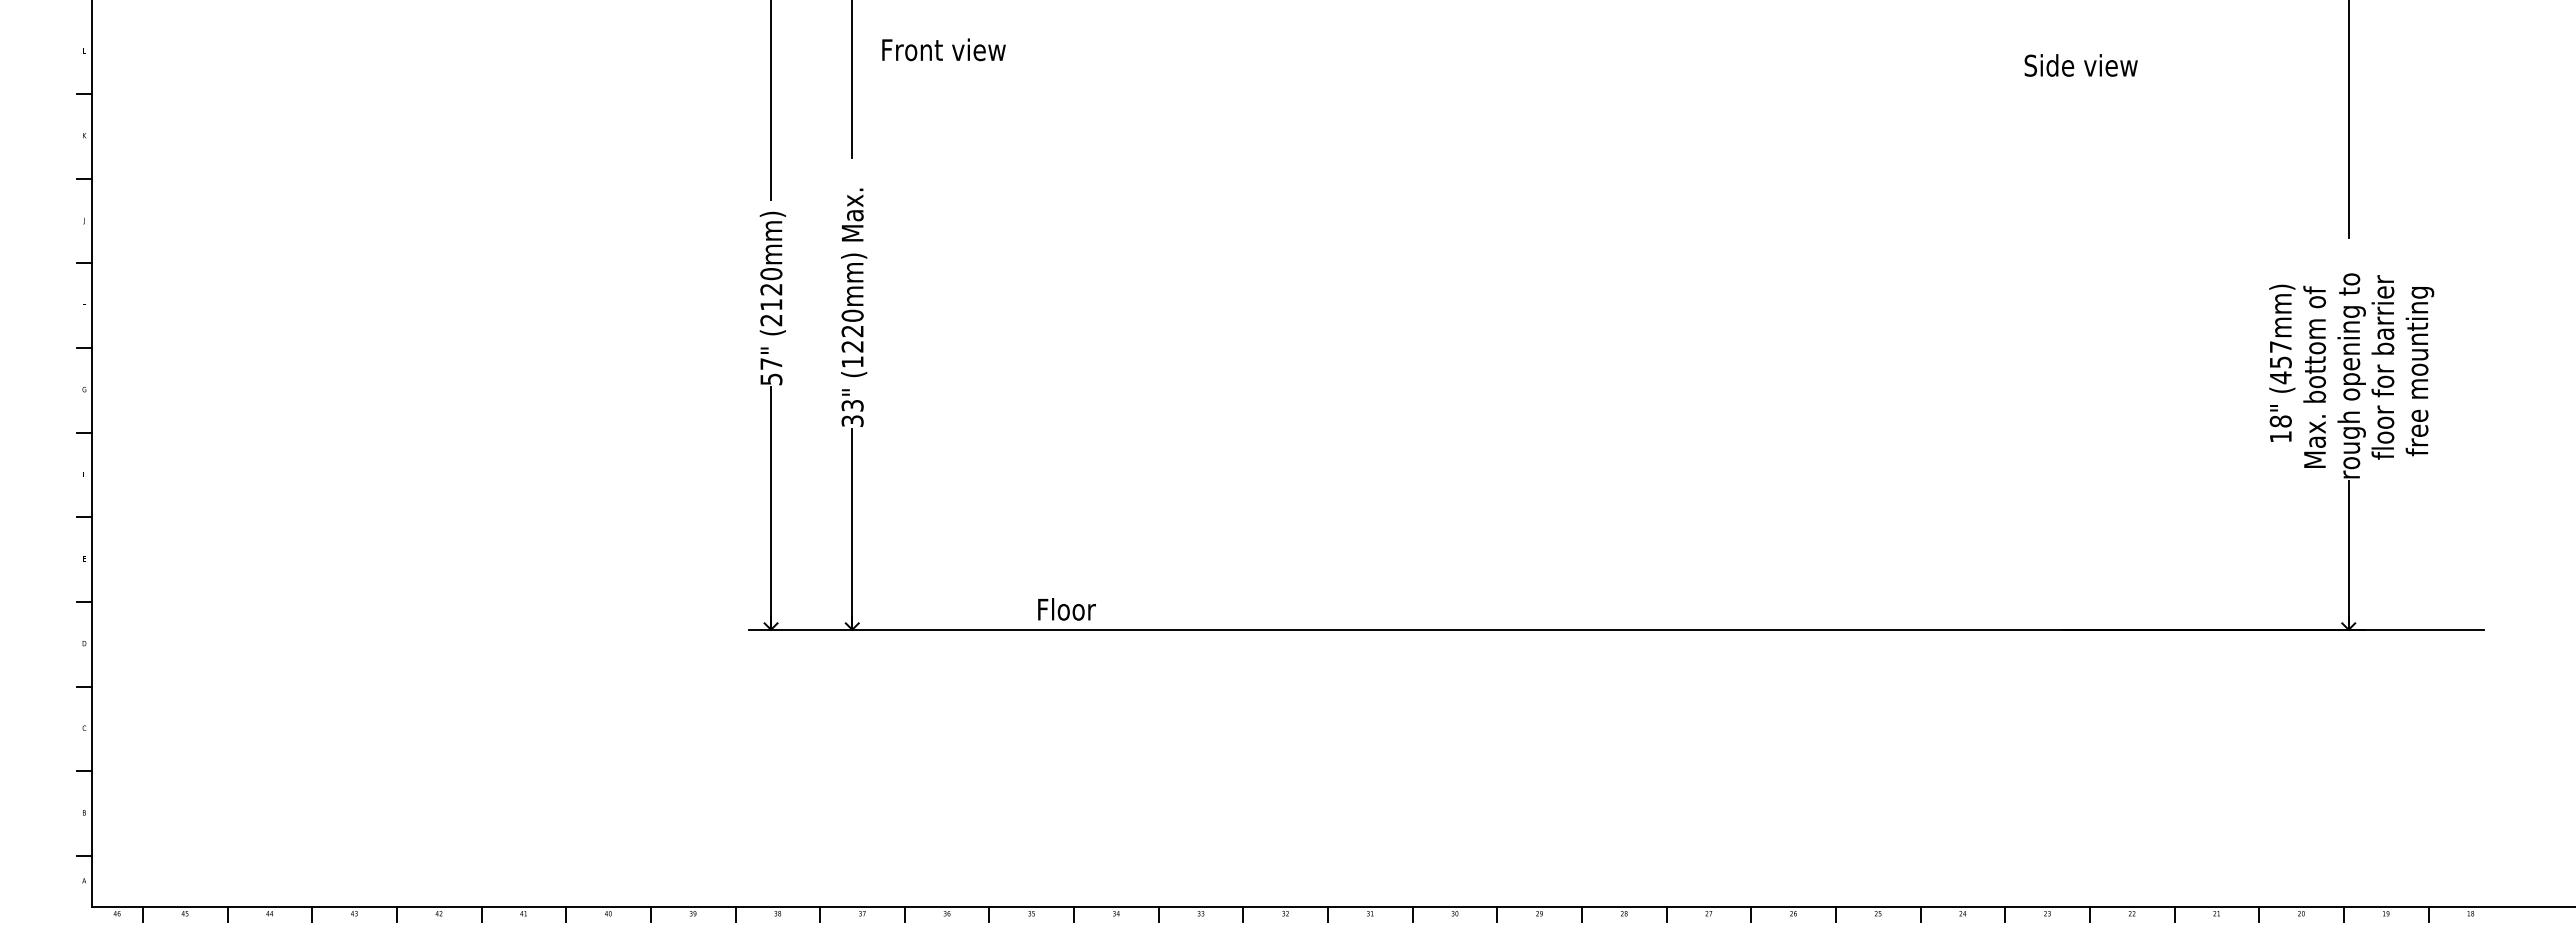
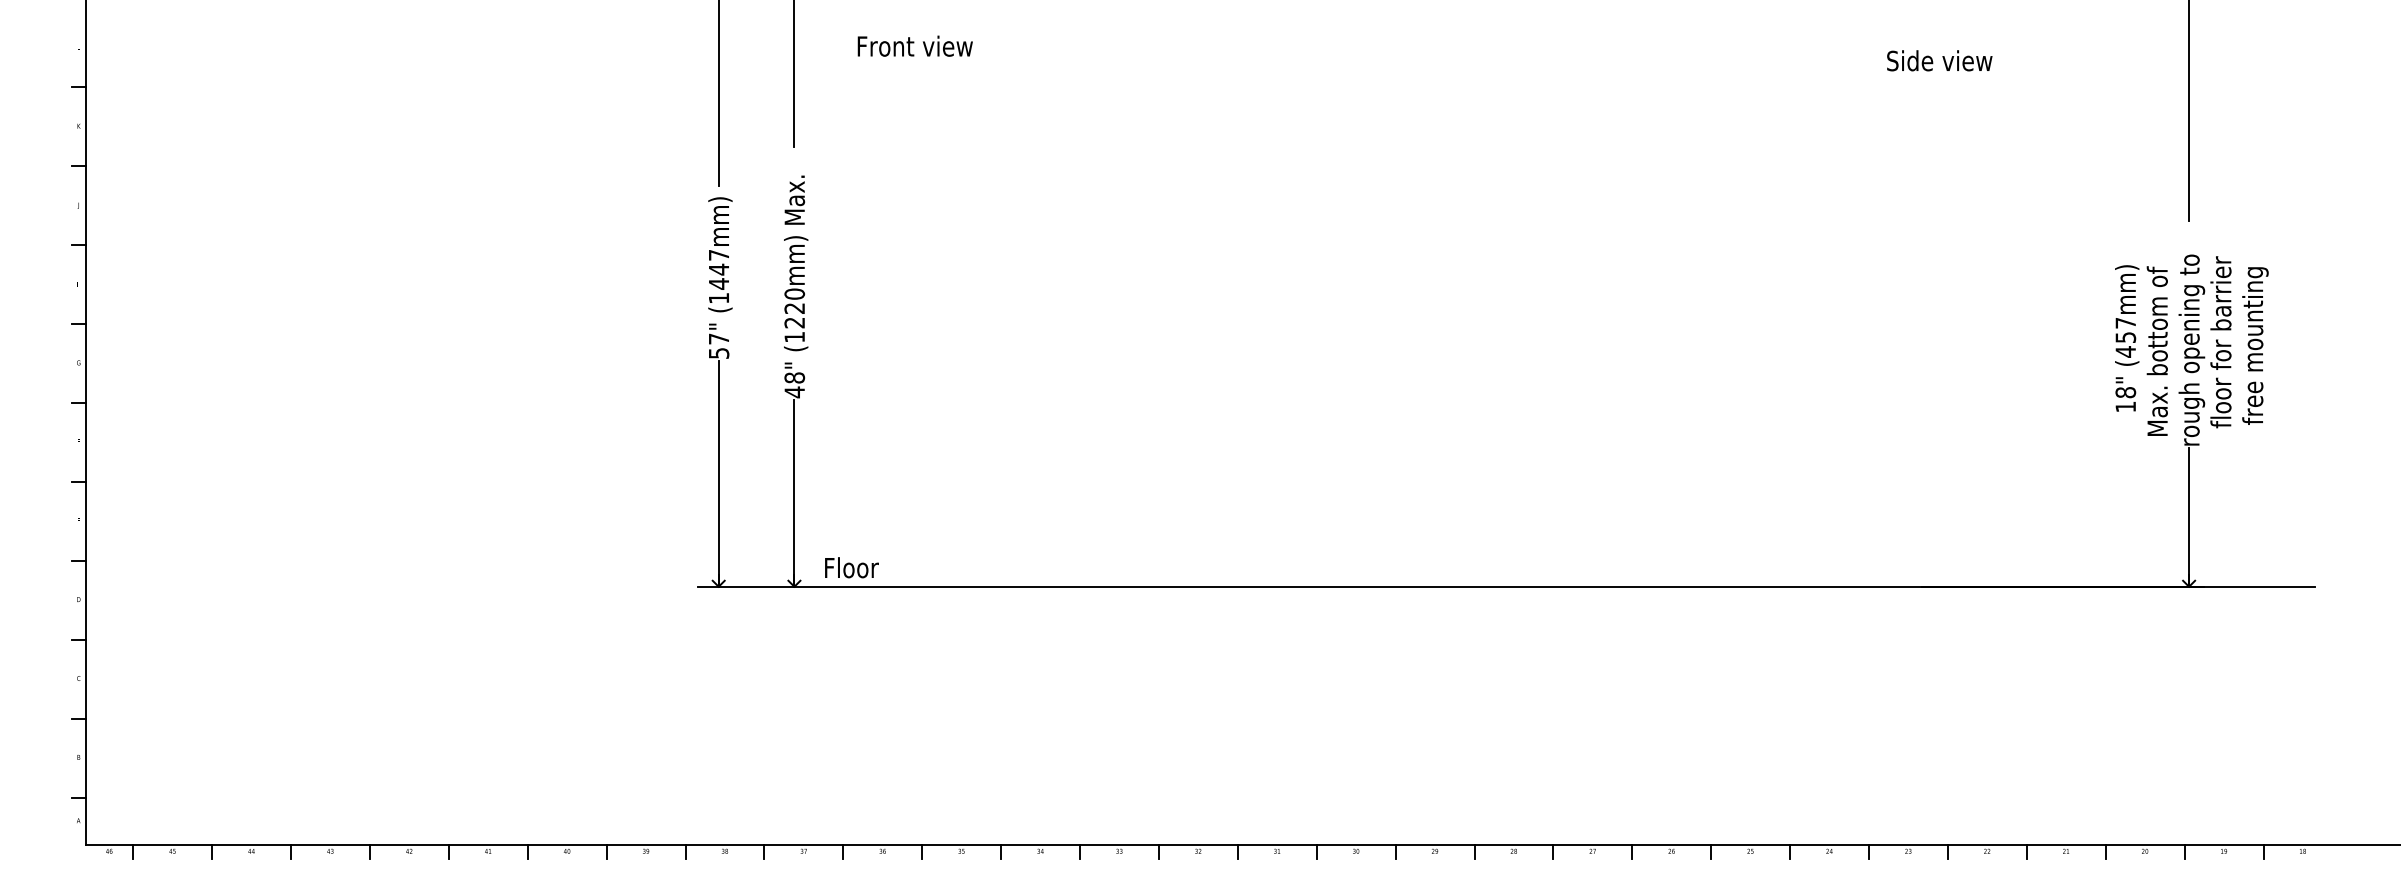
text: (943, 49) -> (914, 45), moved
text: (771, 297) -> (719, 277), (2120mm) -> (1447mm)
text: (852, 413) -> (794, 385), 33" -> 48"
text: (1066, 609) -> (851, 567), moved

